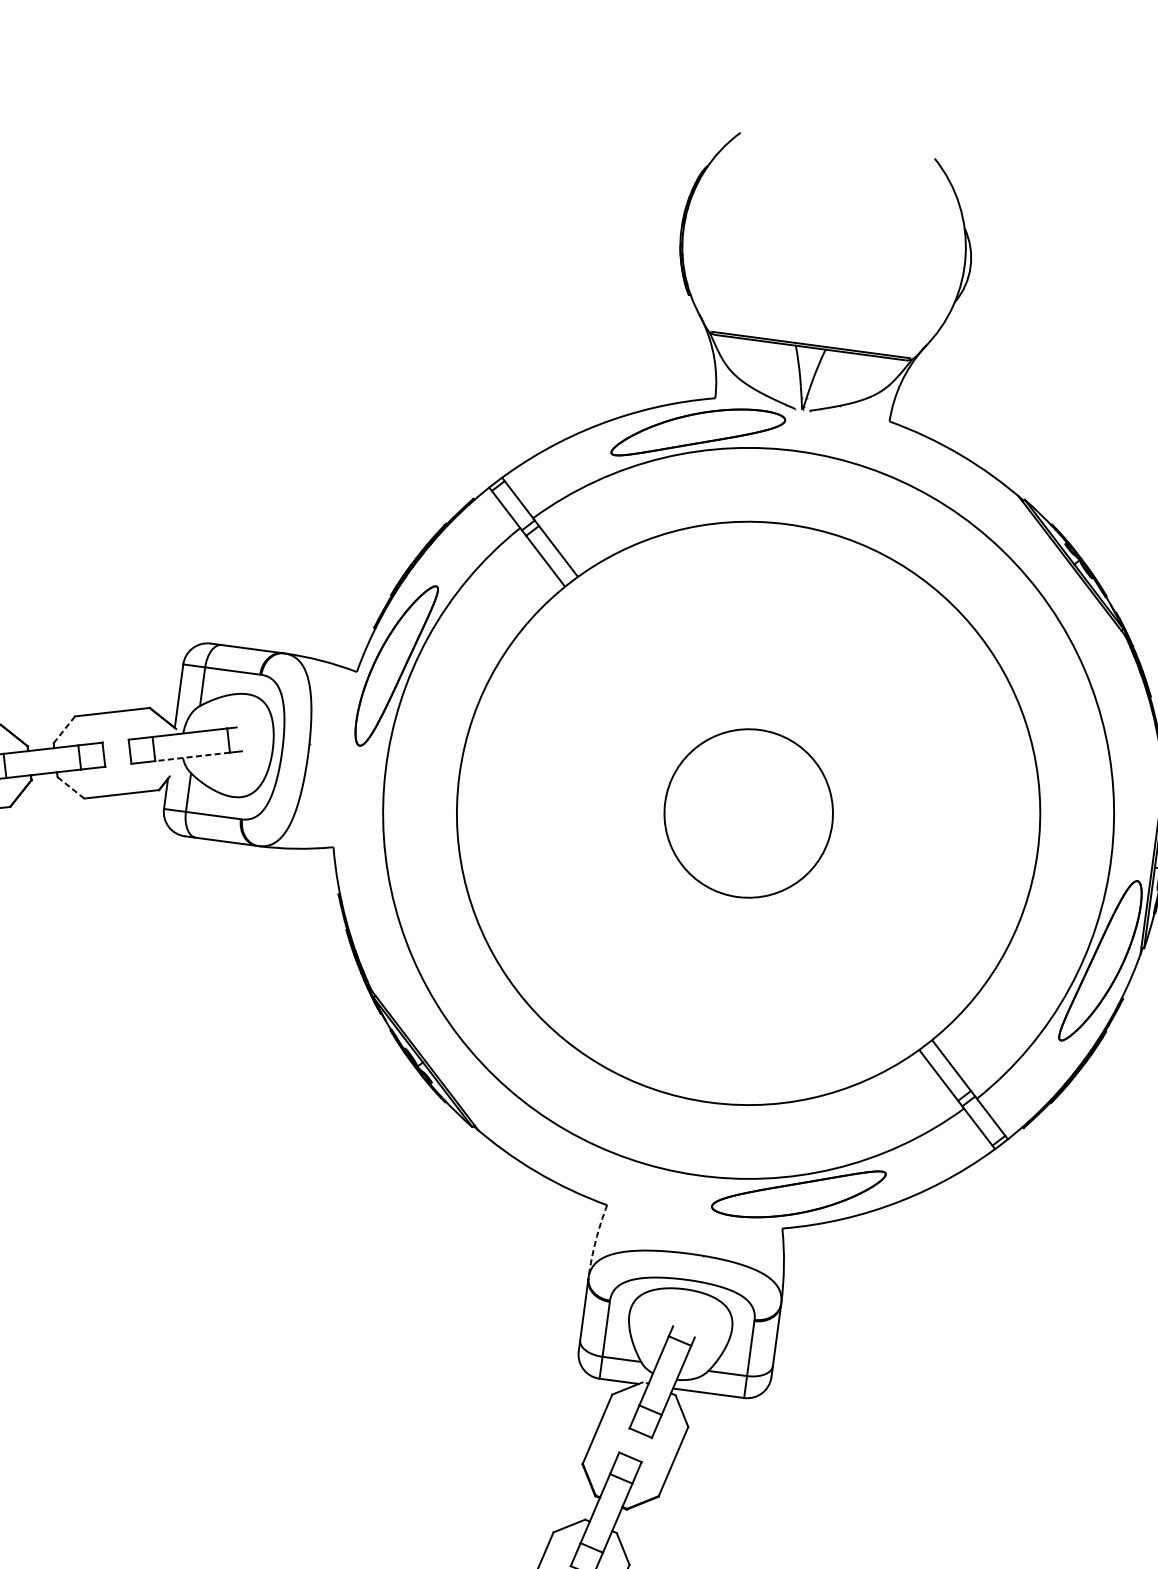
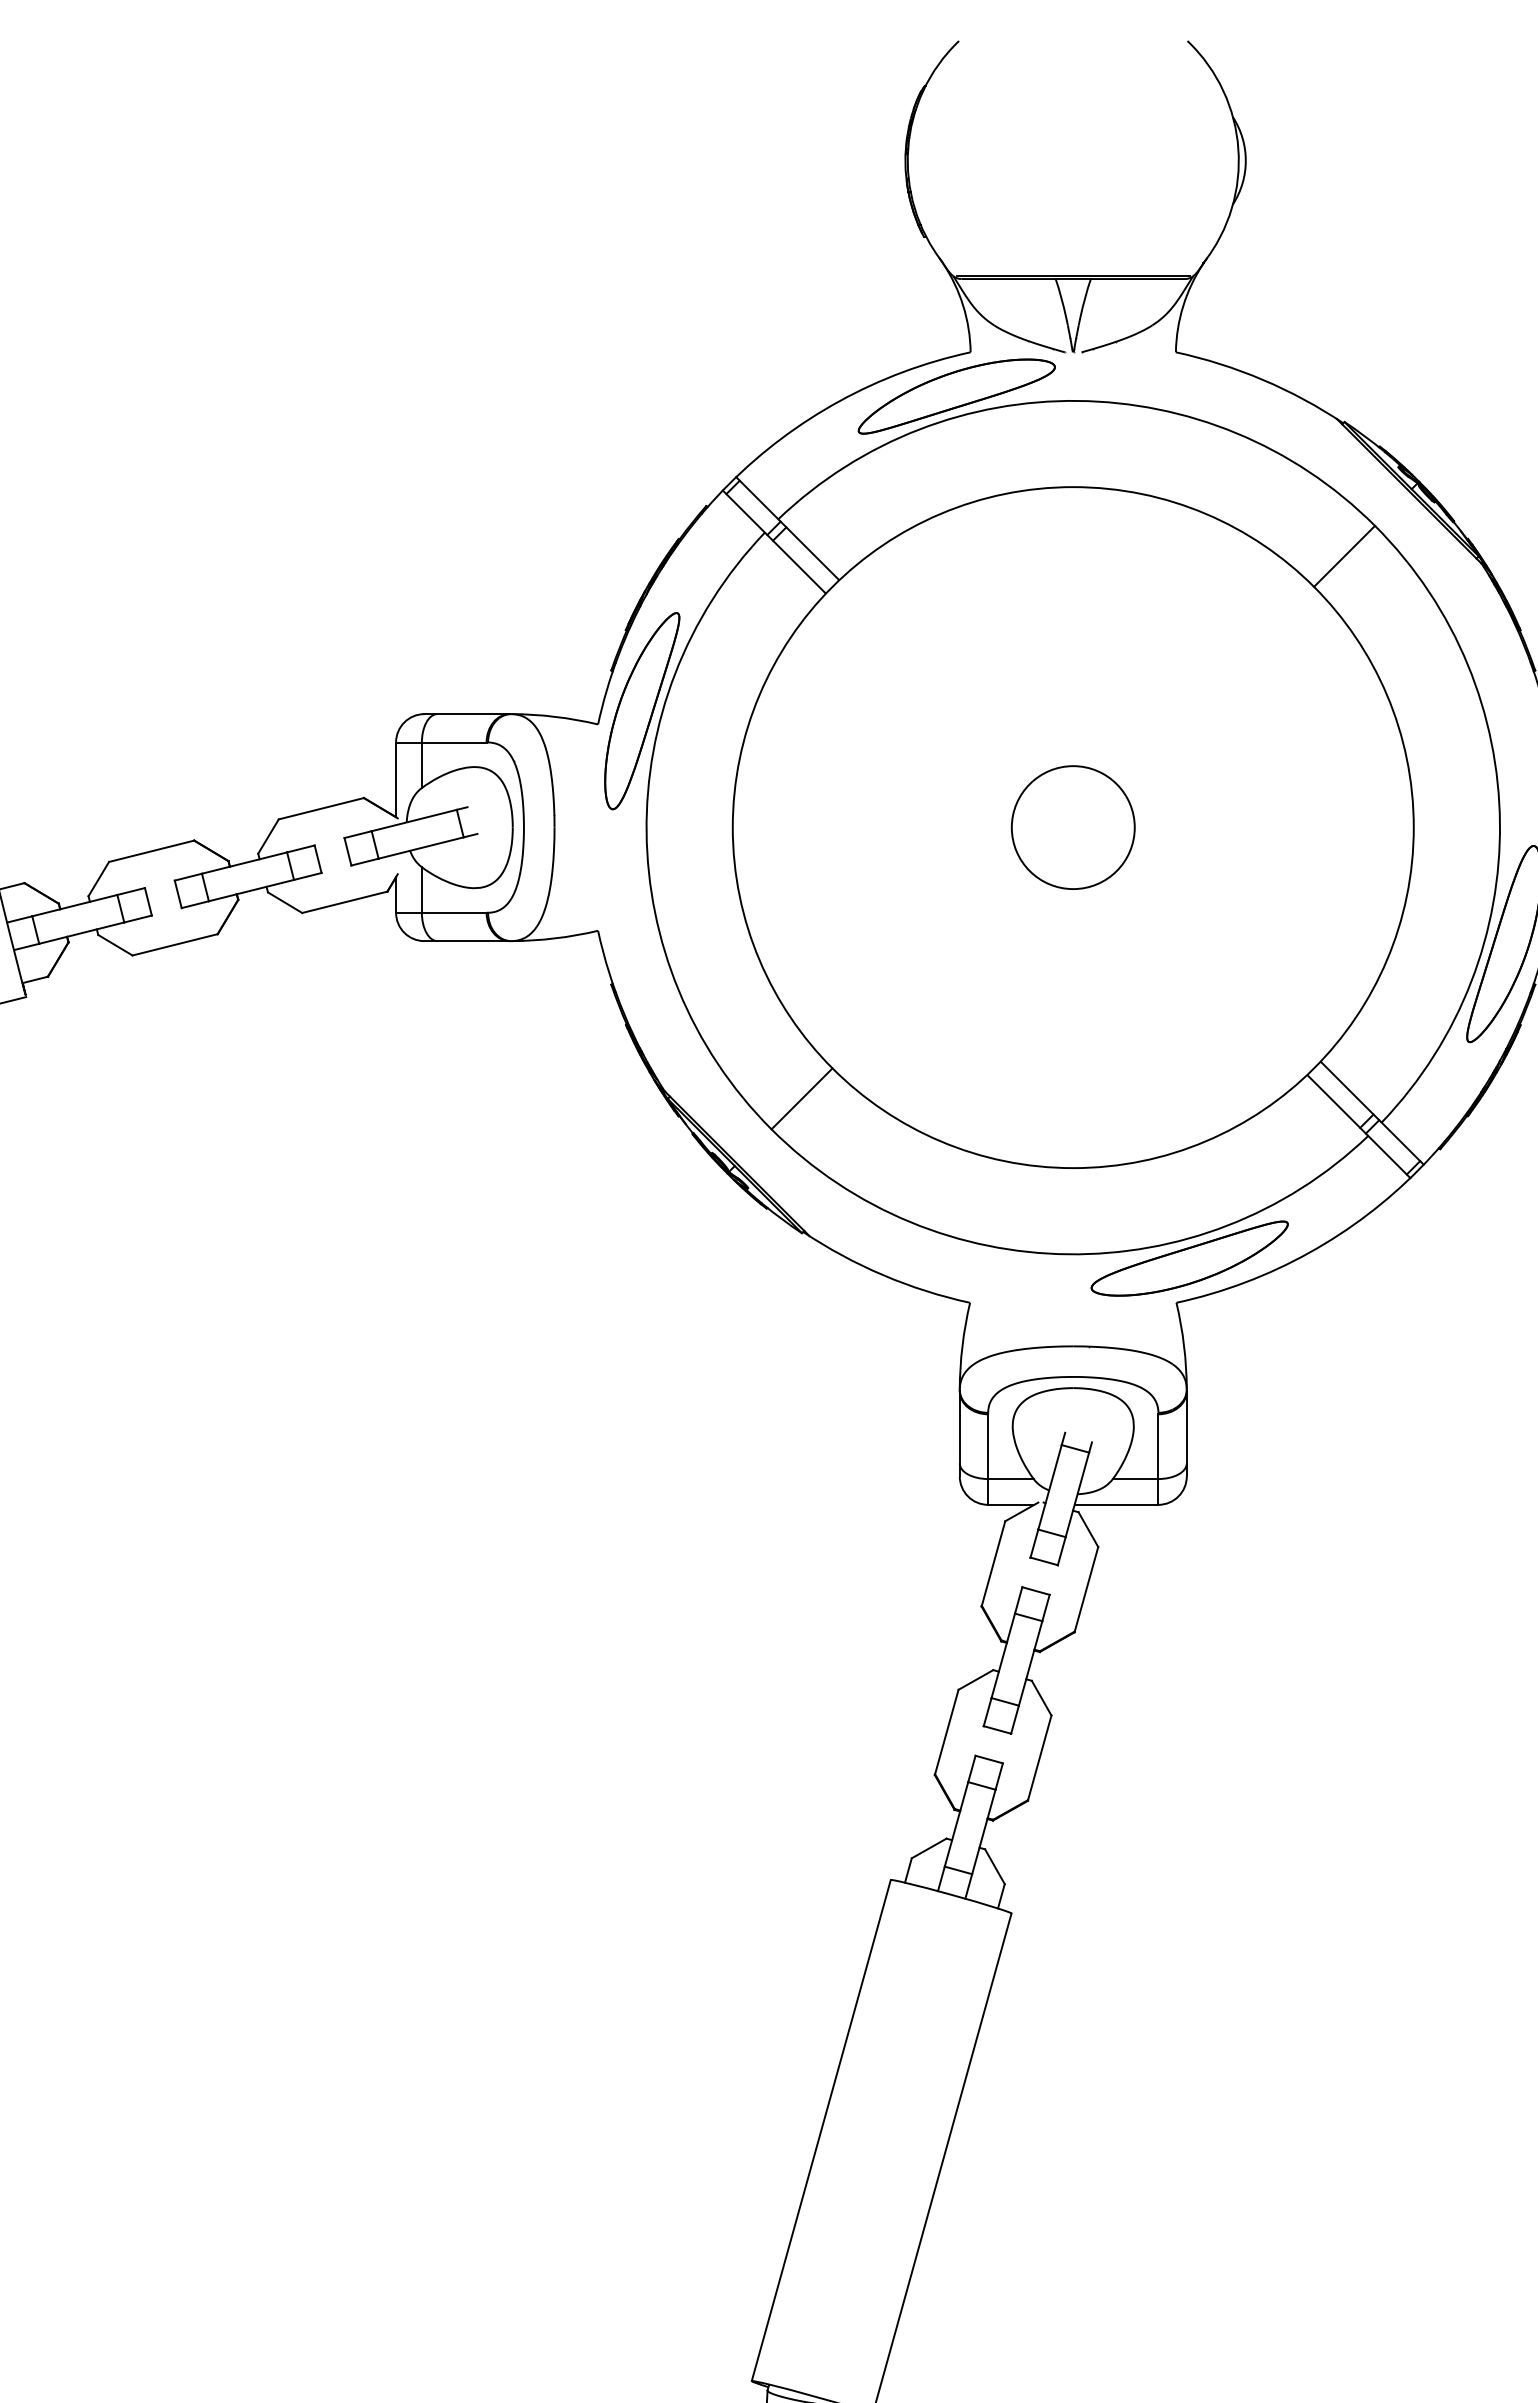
line: (1009, 613) -> (1344, 555), added
line: (64, 729) -> (268, 836), dashed -> solid
line: (192, 757) -> (421, 848), dashed -> solid
line: (71, 787) -> (285, 902), dashed -> solid
circle: (747, 813) -> (1072, 827), size x0.62
line: (487, 1012) -> (801, 1098), added
arc: (595, 1240) -> (962, 1345), dashed -> solid

